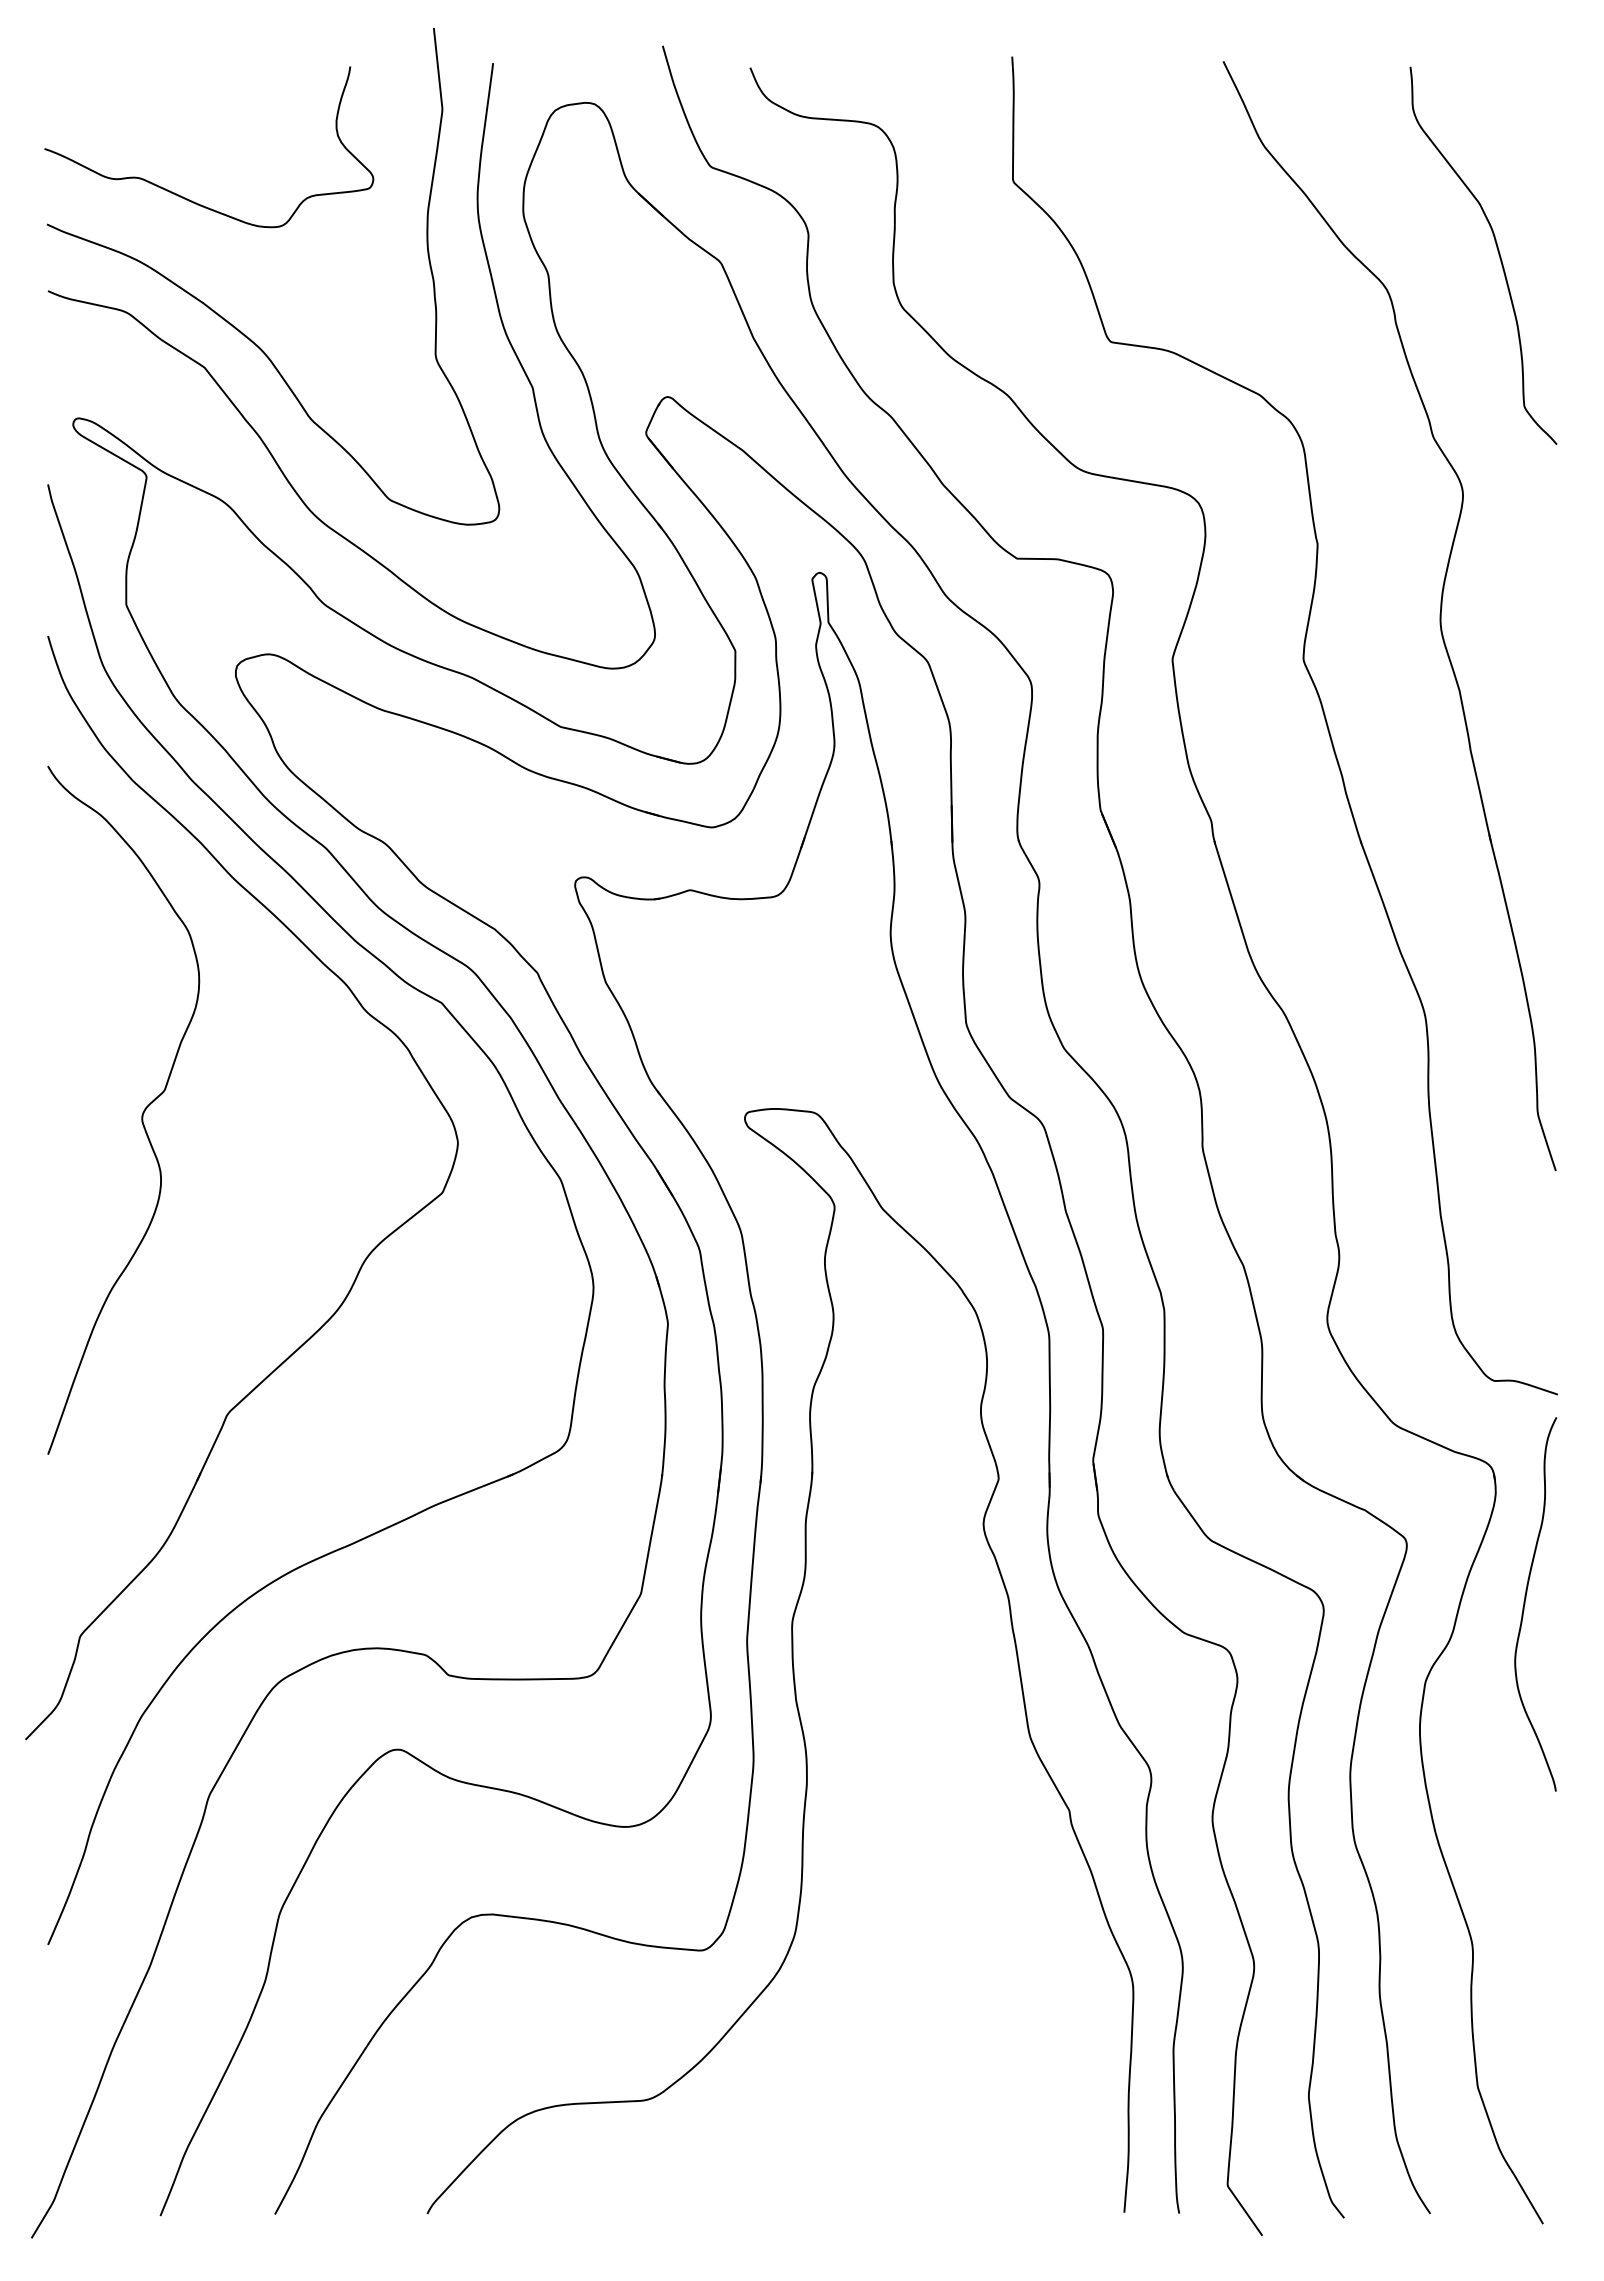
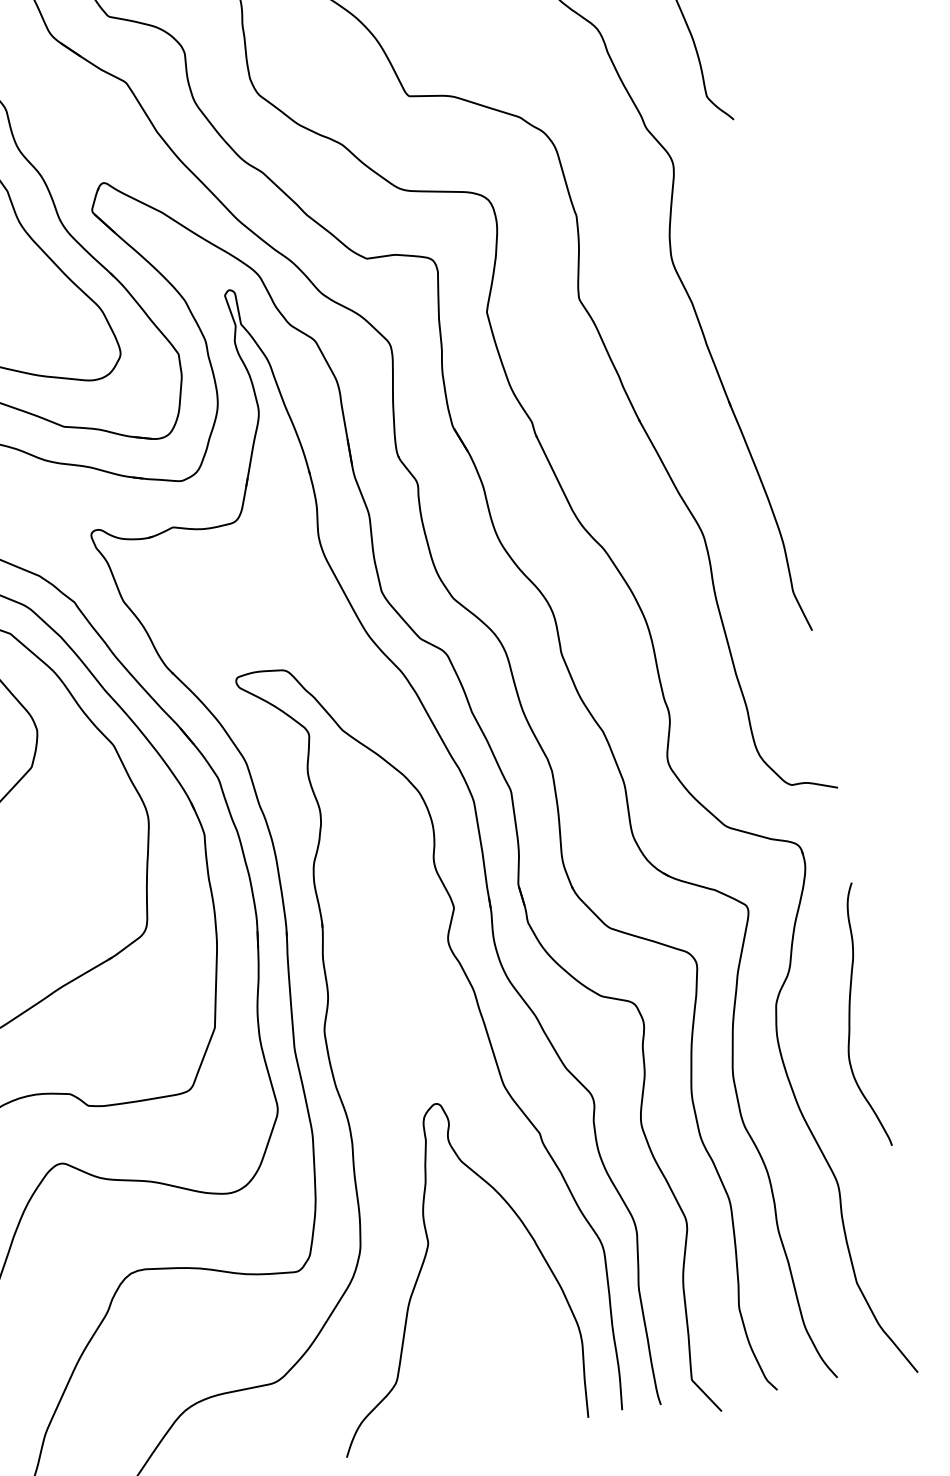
curve: (1525, 1604) -> (850, 1017), moved
curve: (881, 1964) -> (424, 1262), added

